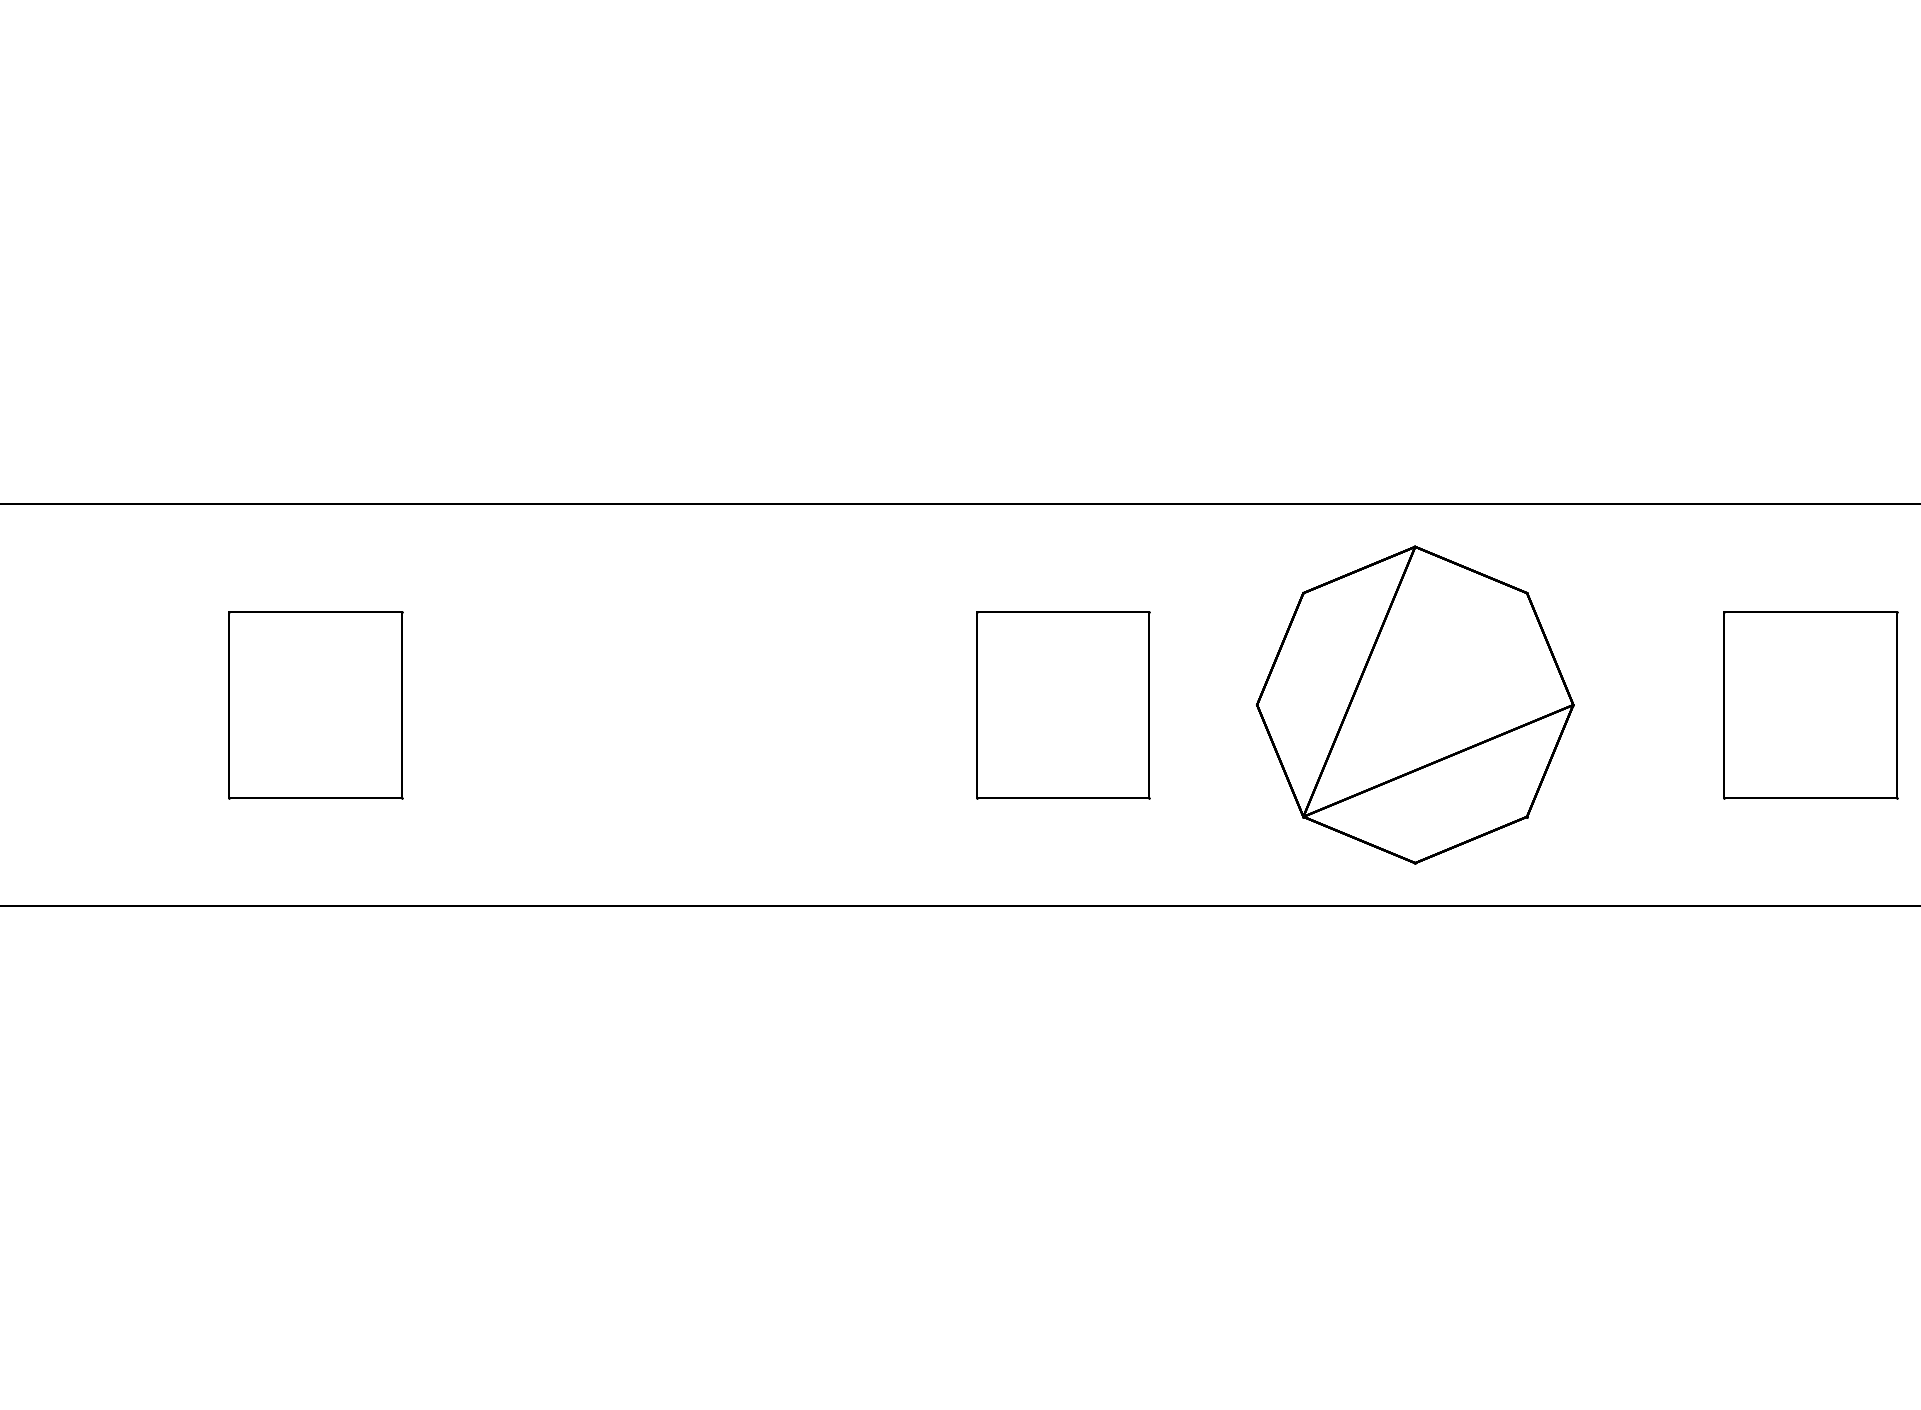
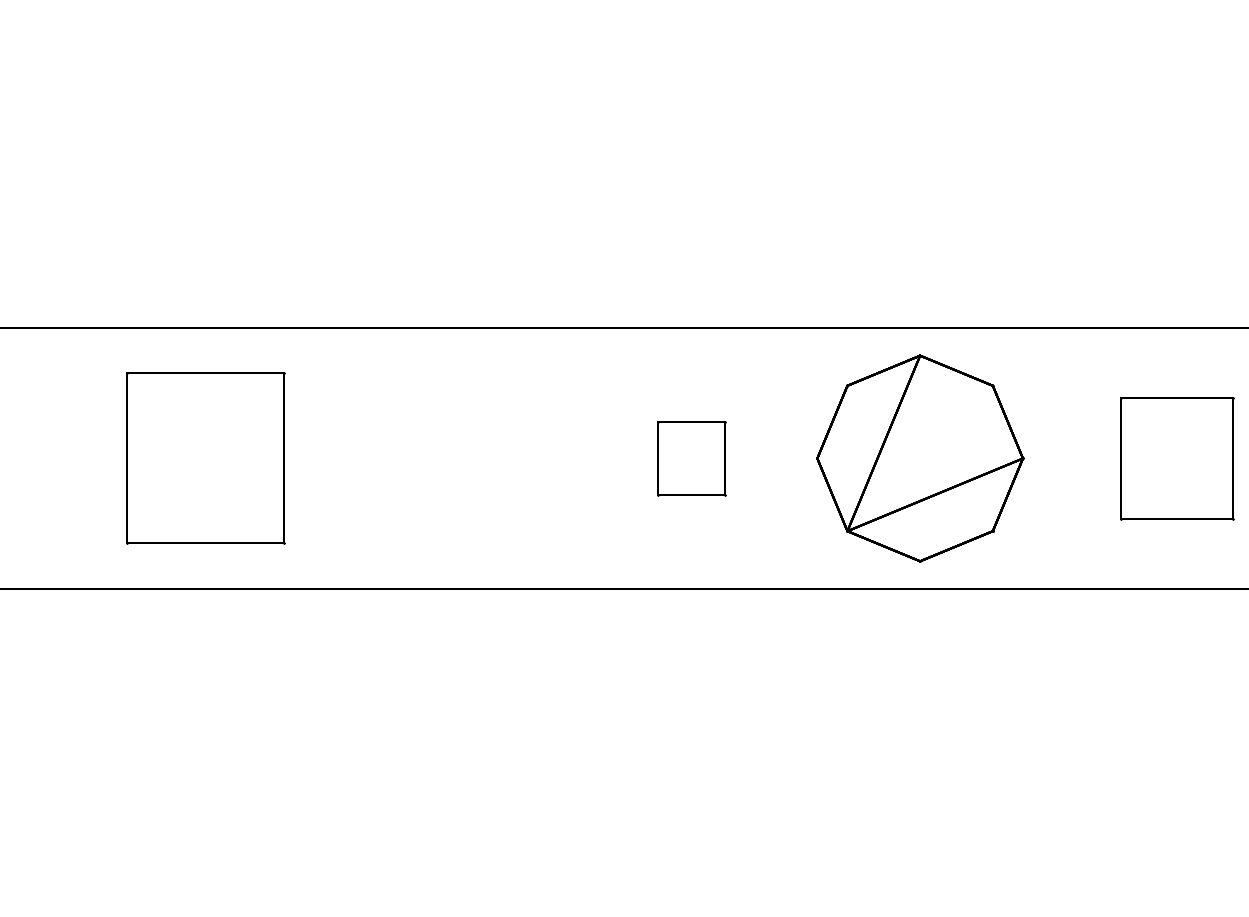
part: (316, 705) -> (205, 458), size x1.4
part: (1063, 705) -> (691, 458), size x0.6

